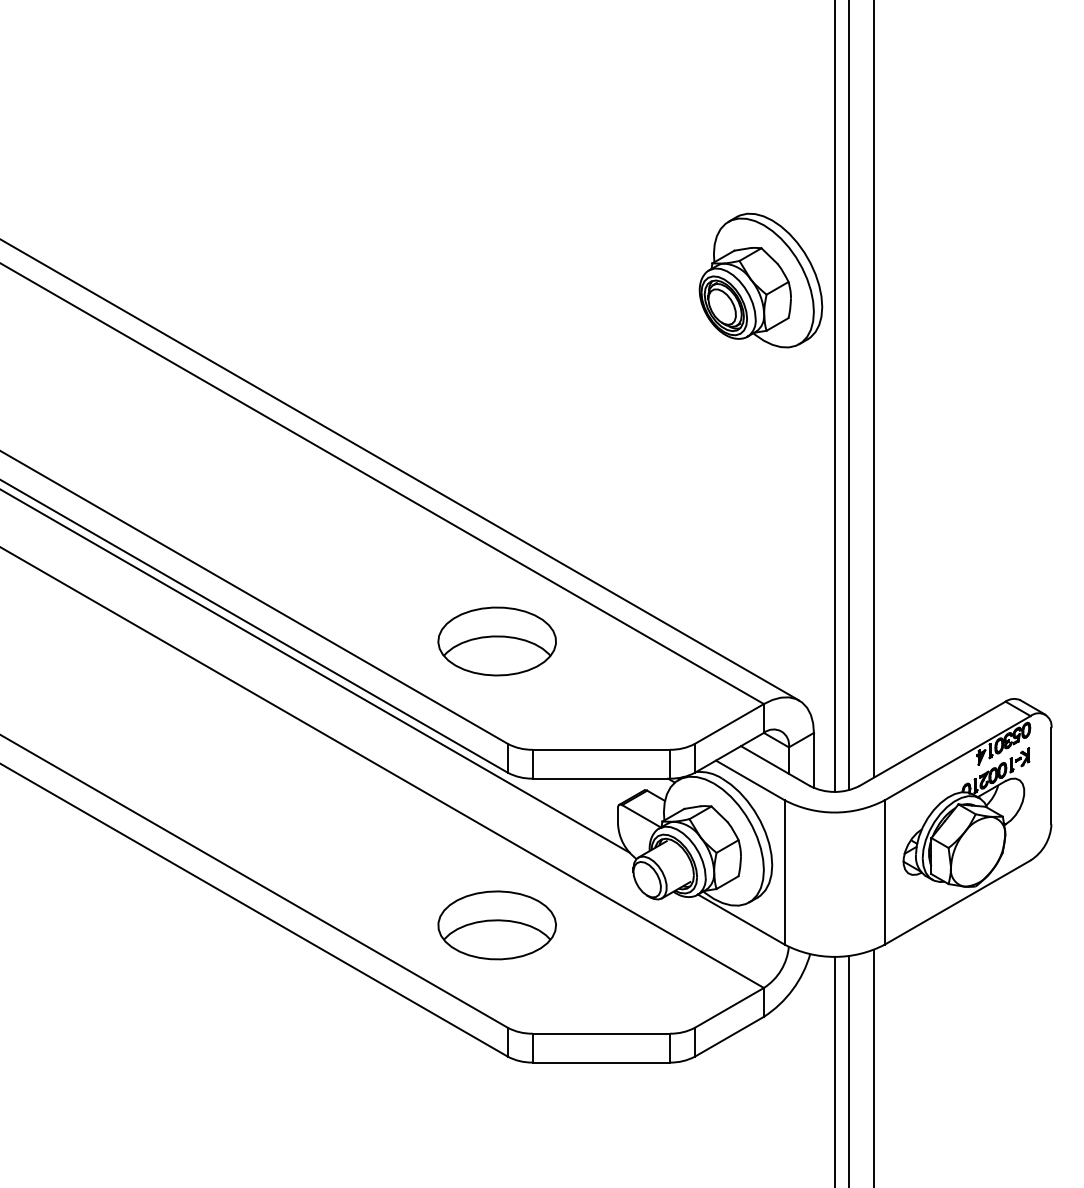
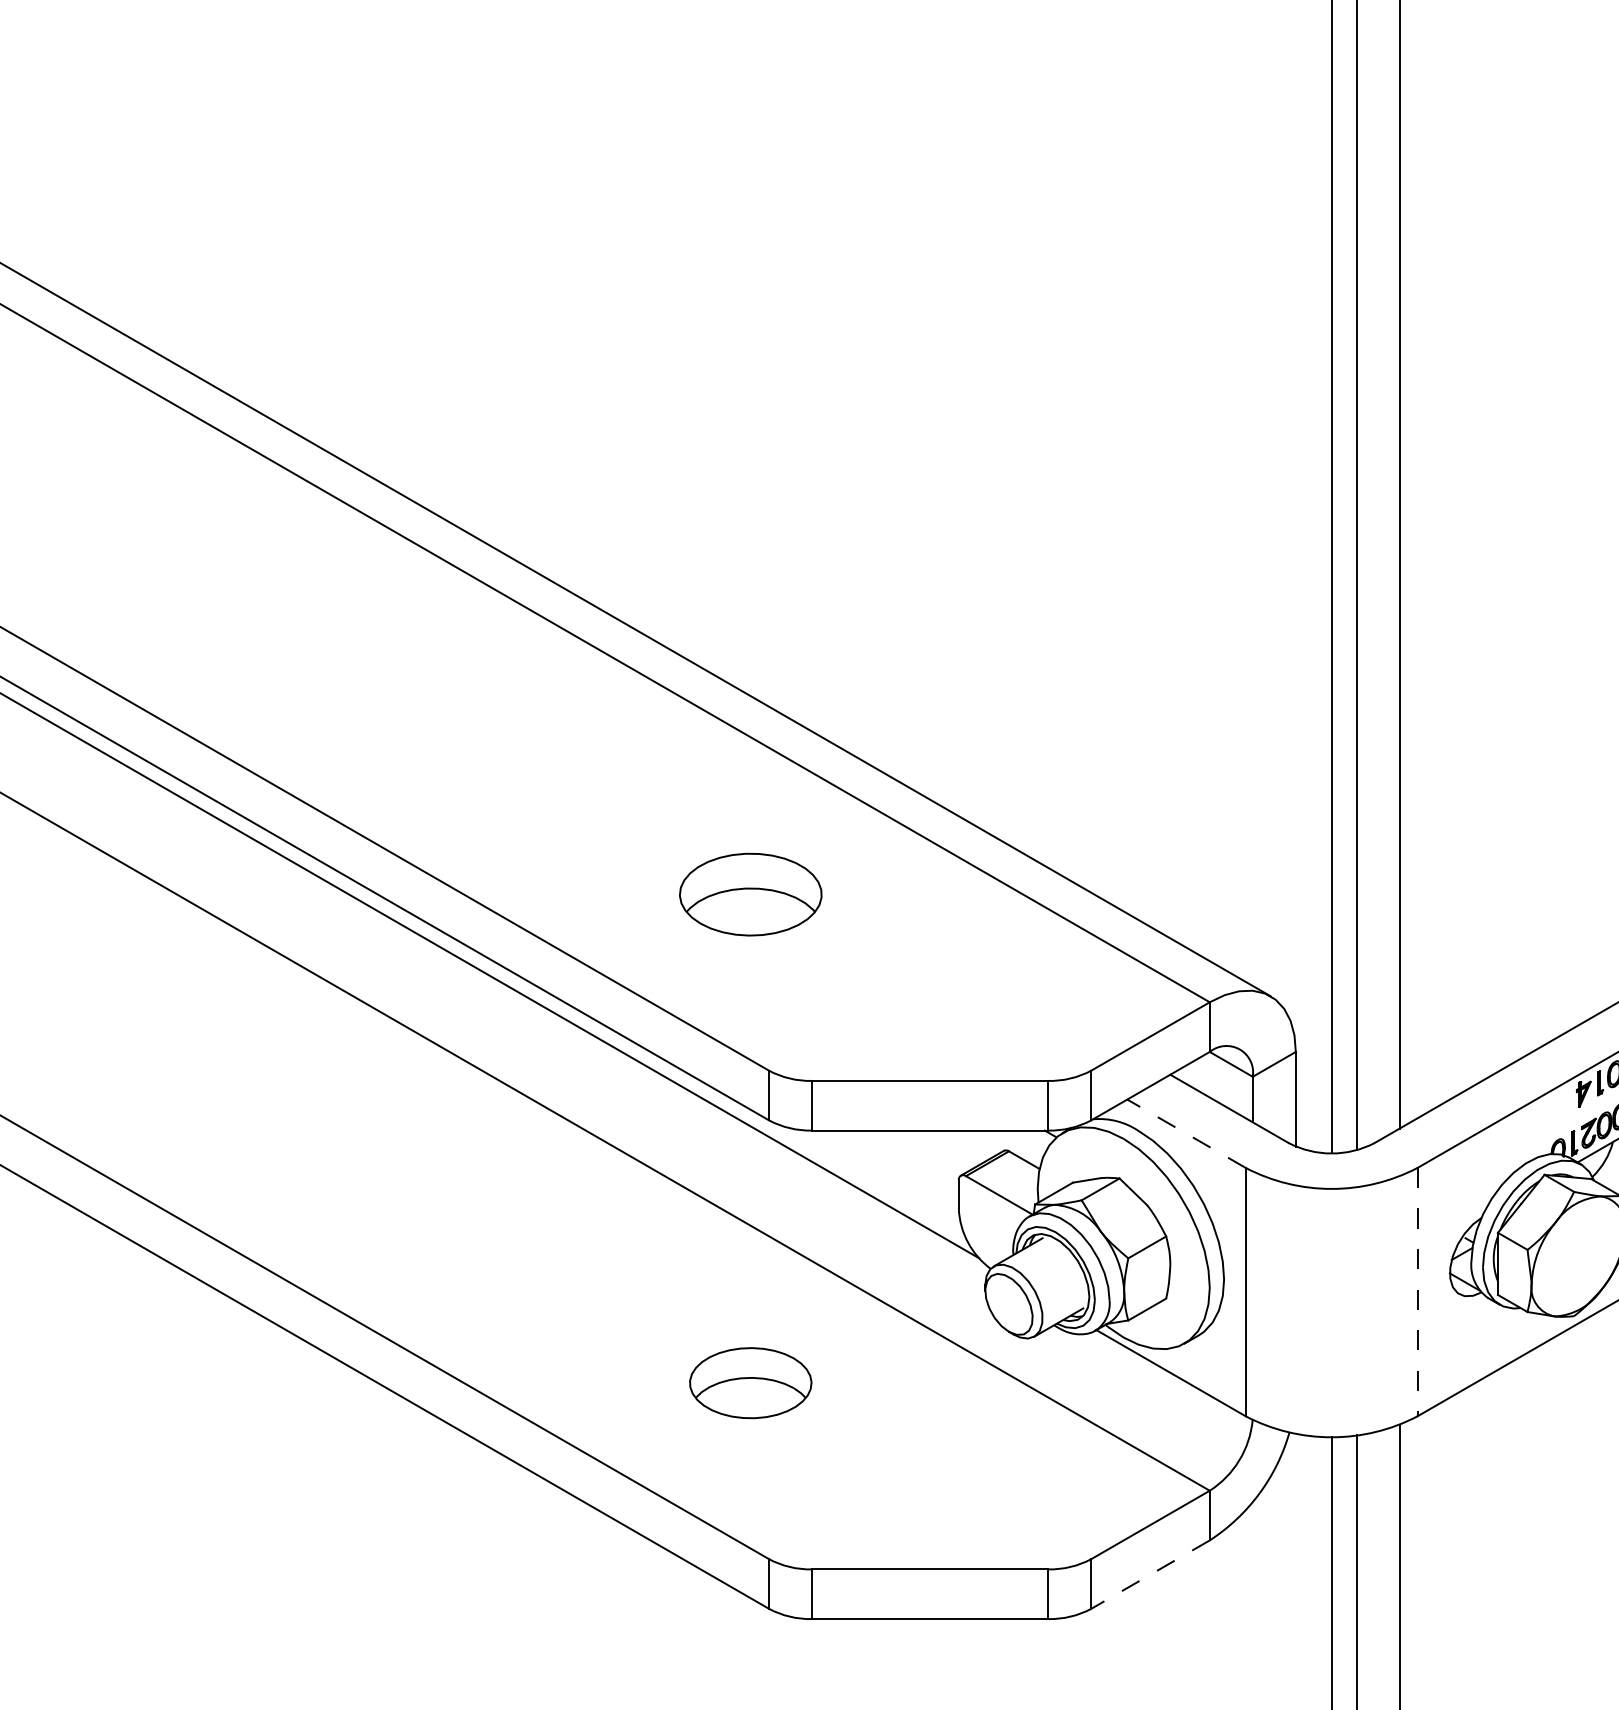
part: (760, 280) -> (1203, 273), removed
part: (496, 641) -> (749, 894), size x0.7
line: (750, 780) -> (1186, 1133), solid -> dashed
line: (884, 872) -> (1417, 1292), solid -> dashed
part: (496, 925) -> (749, 1383), size x0.6
line: (729, 1036) -> (1150, 1574), solid -> dashed

